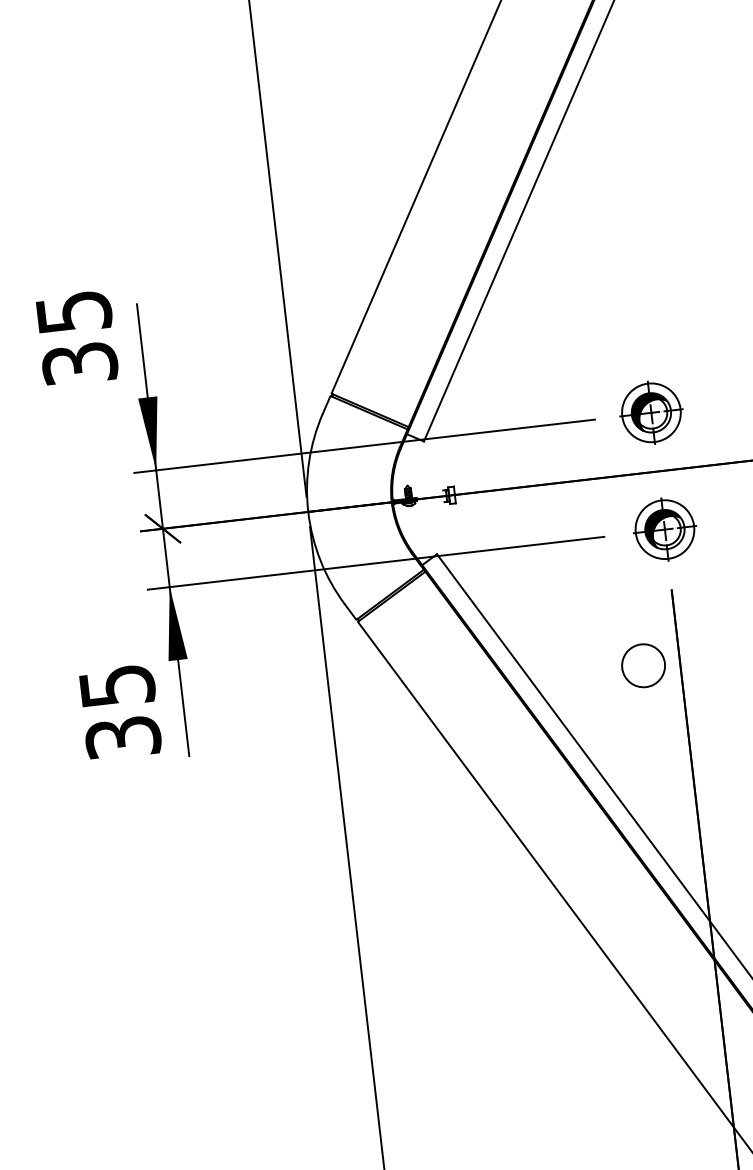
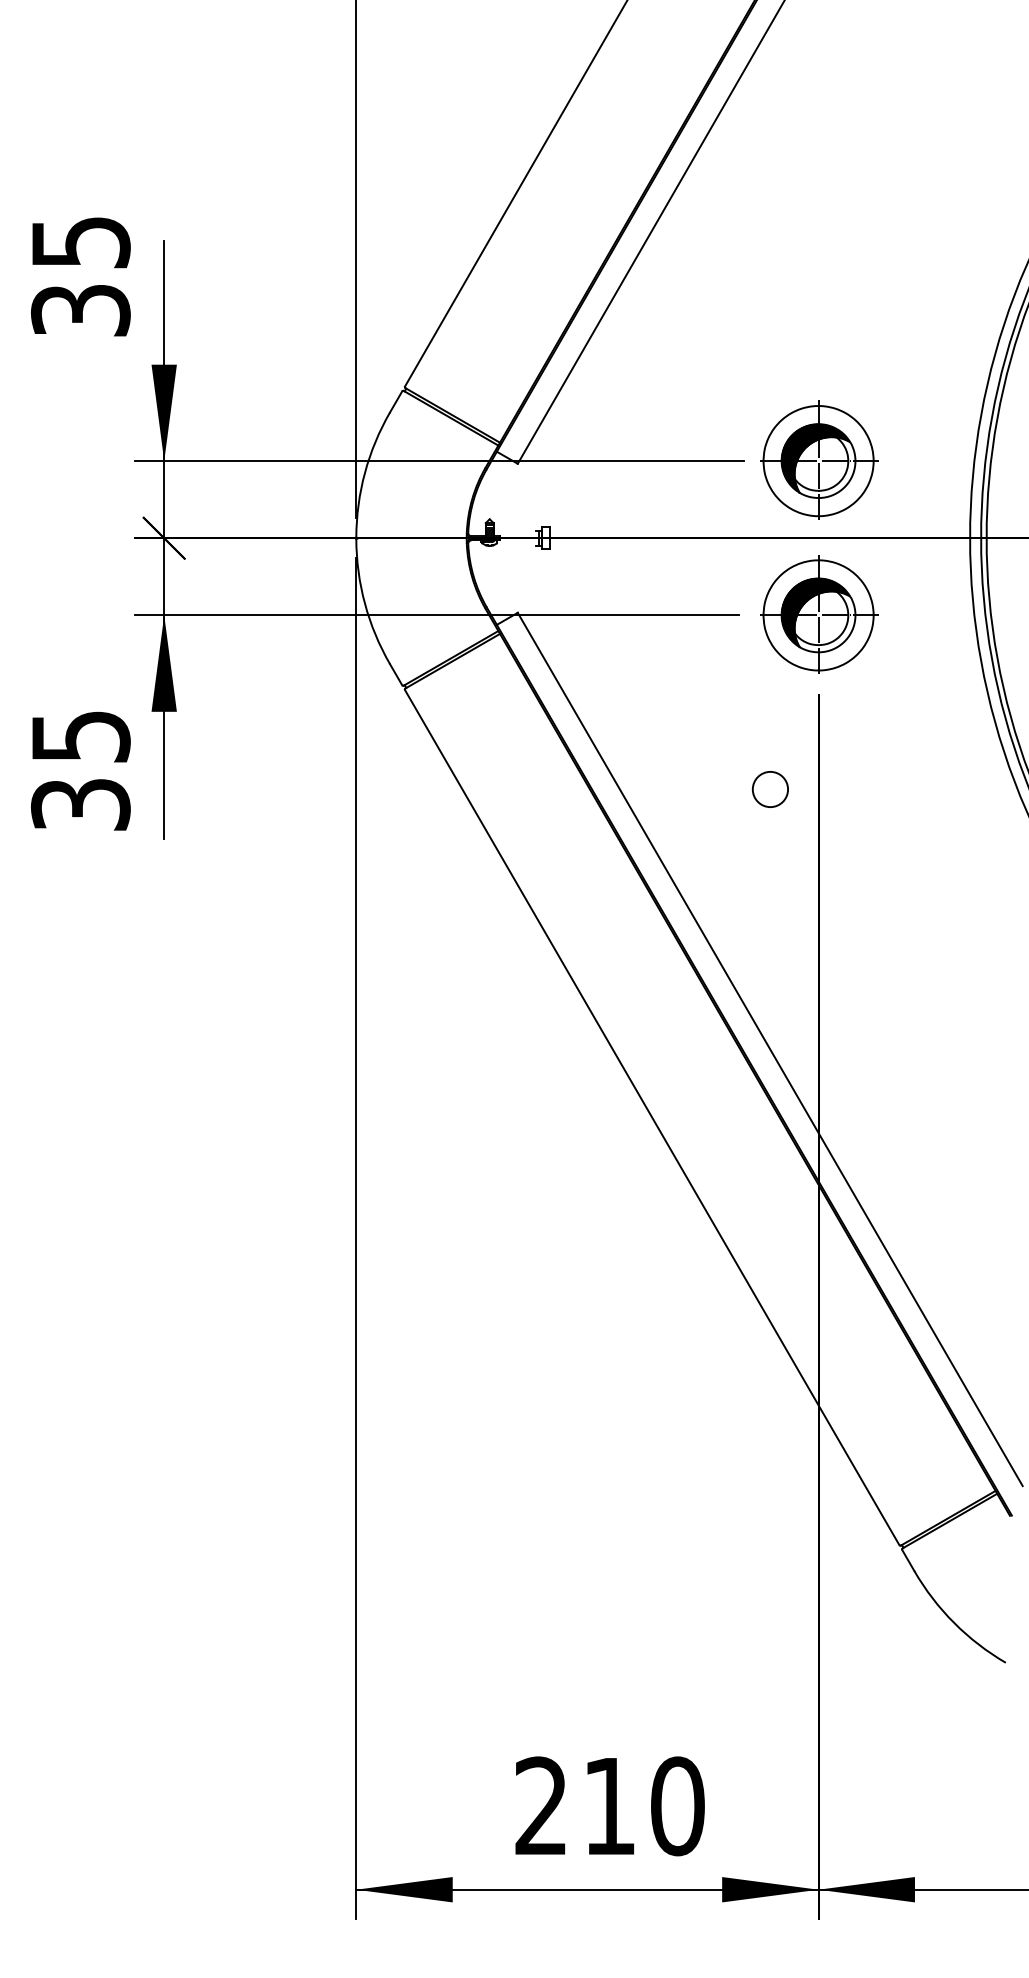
part: (651, 411) -> (819, 459), size x1.43
part: (665, 529) -> (819, 614), size x1.43
circle: (643, 665) -> (770, 789), size x0.62

